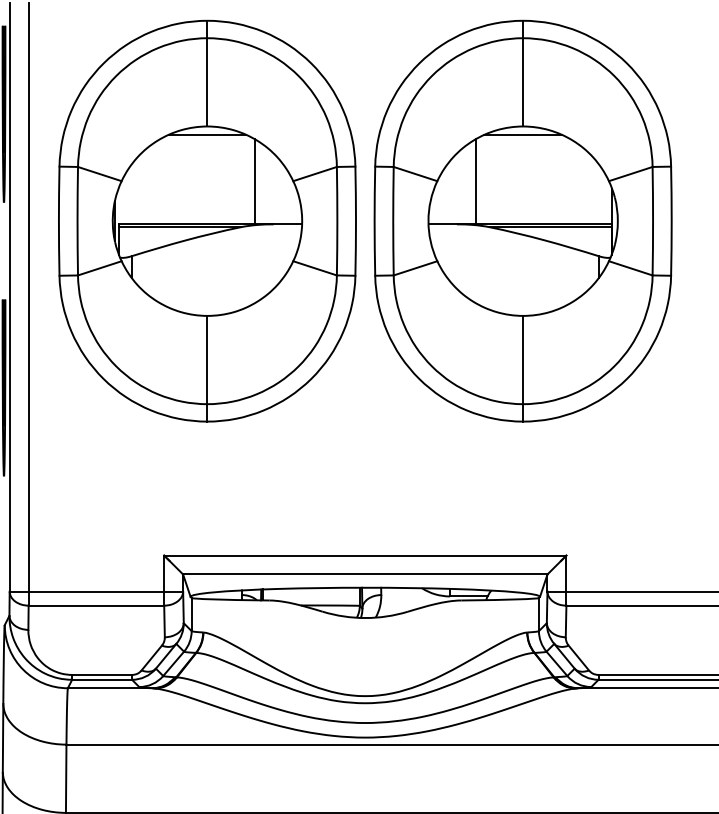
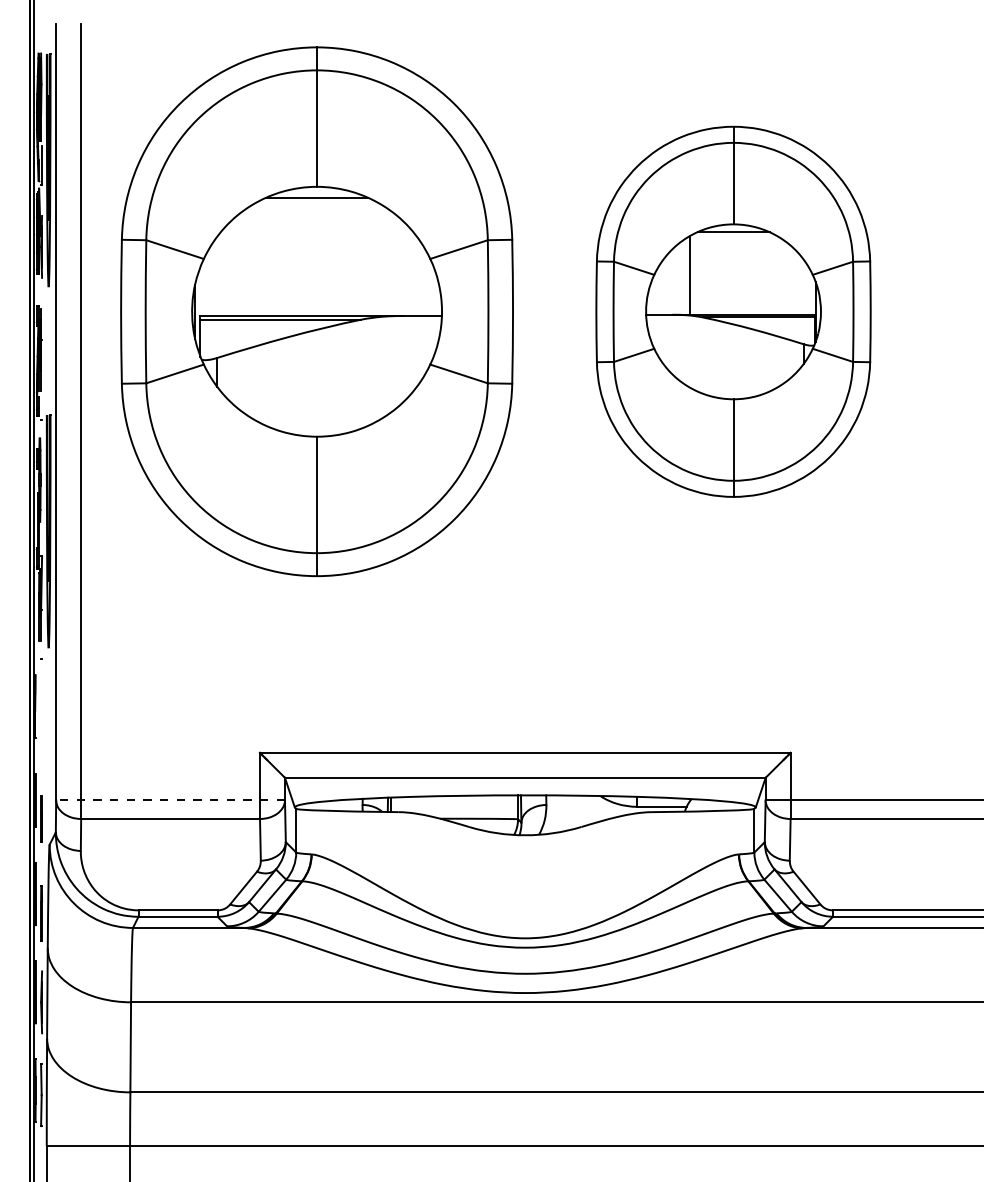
line: (254, 181) -> (379, 259), removed
part: (523, 220) -> (733, 311), size x0.7
line: (96, 591) -> (170, 800), solid -> dashed

